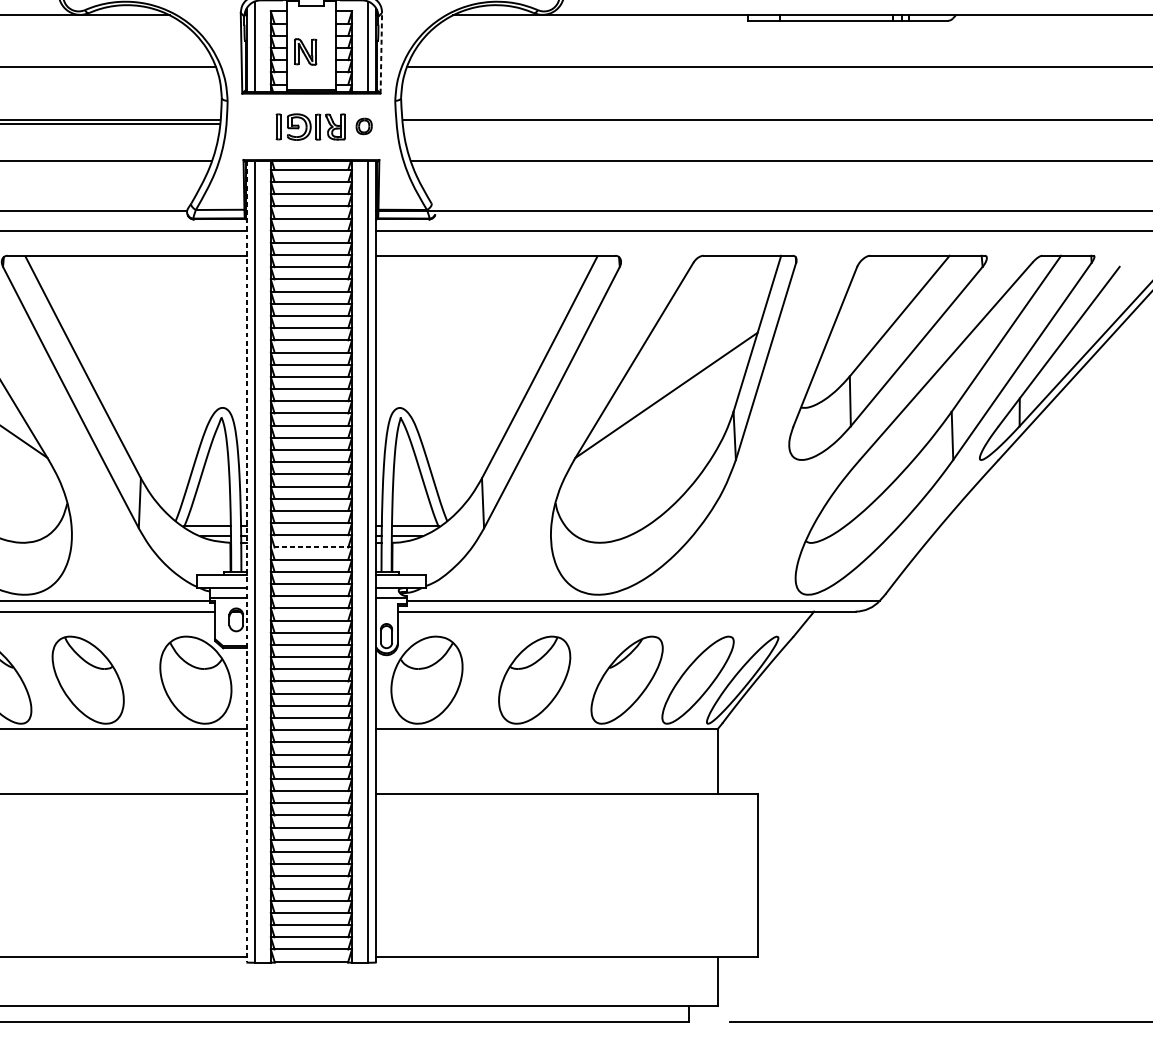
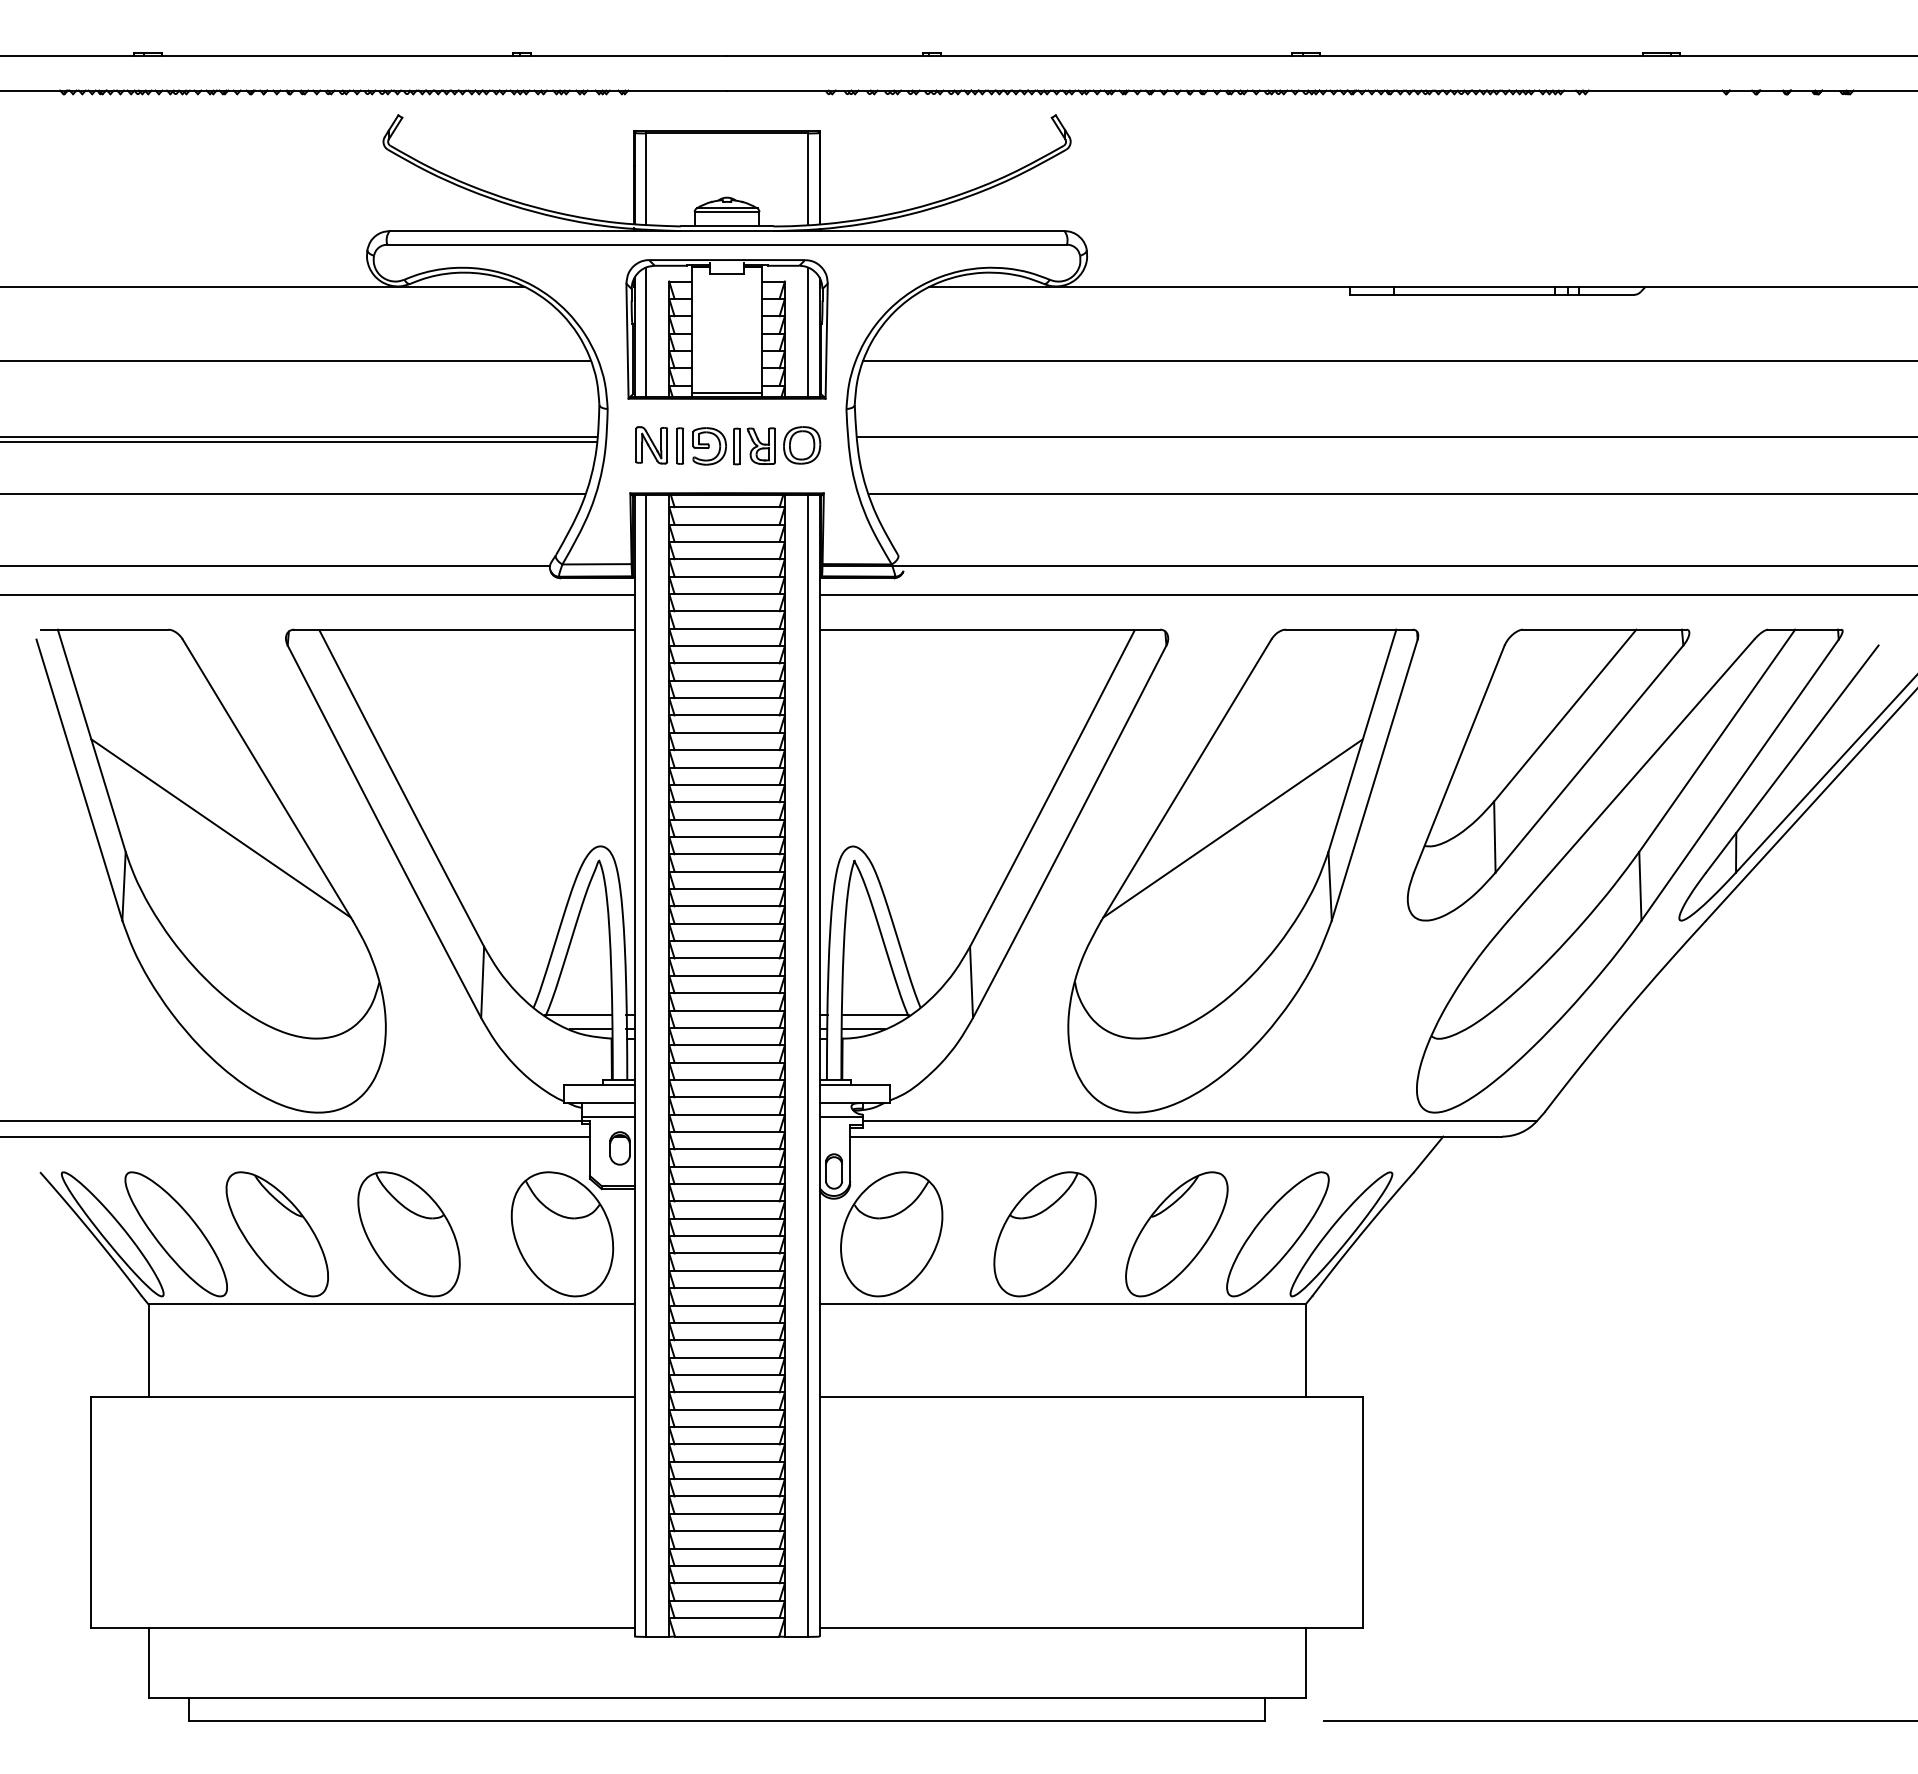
part: (305, 52) -> (651, 445), moved
line: (381, 52) -> (826, 340), dashed -> solid
part: (364, 126) -> (802, 445), size x1.67
line: (311, 547) -> (727, 1045), dashed -> solid
line: (246, 561) -> (634, 1065), dashed -> solid

